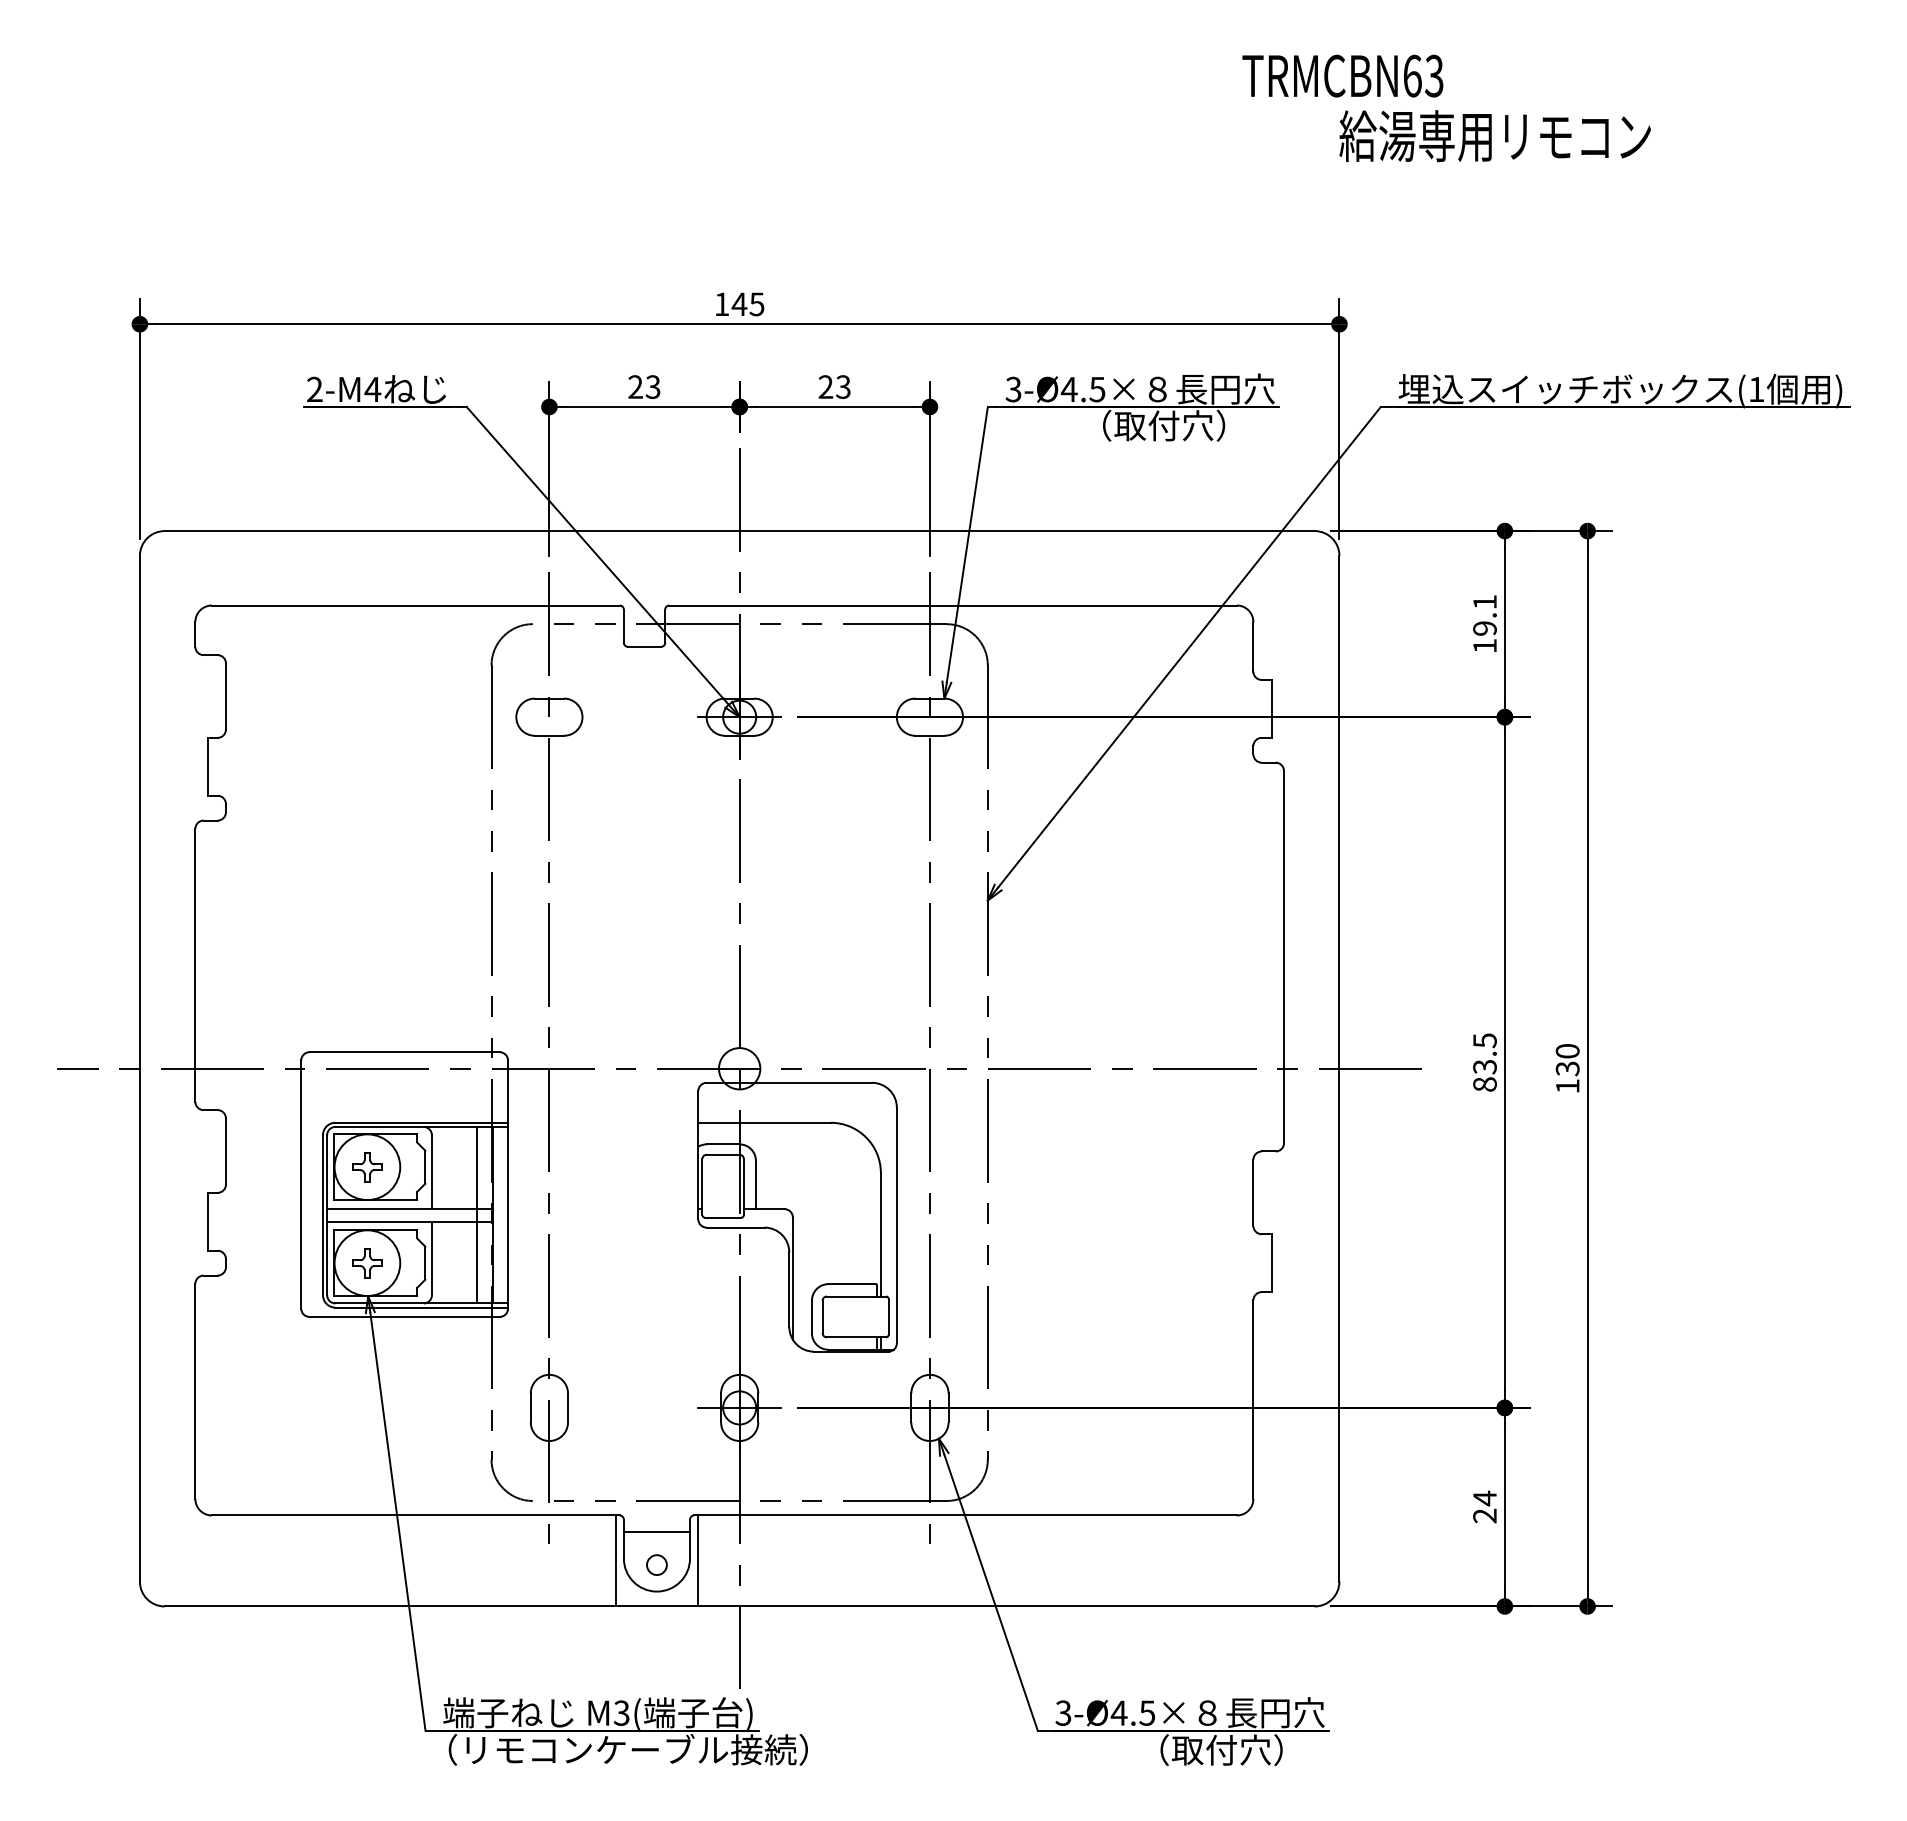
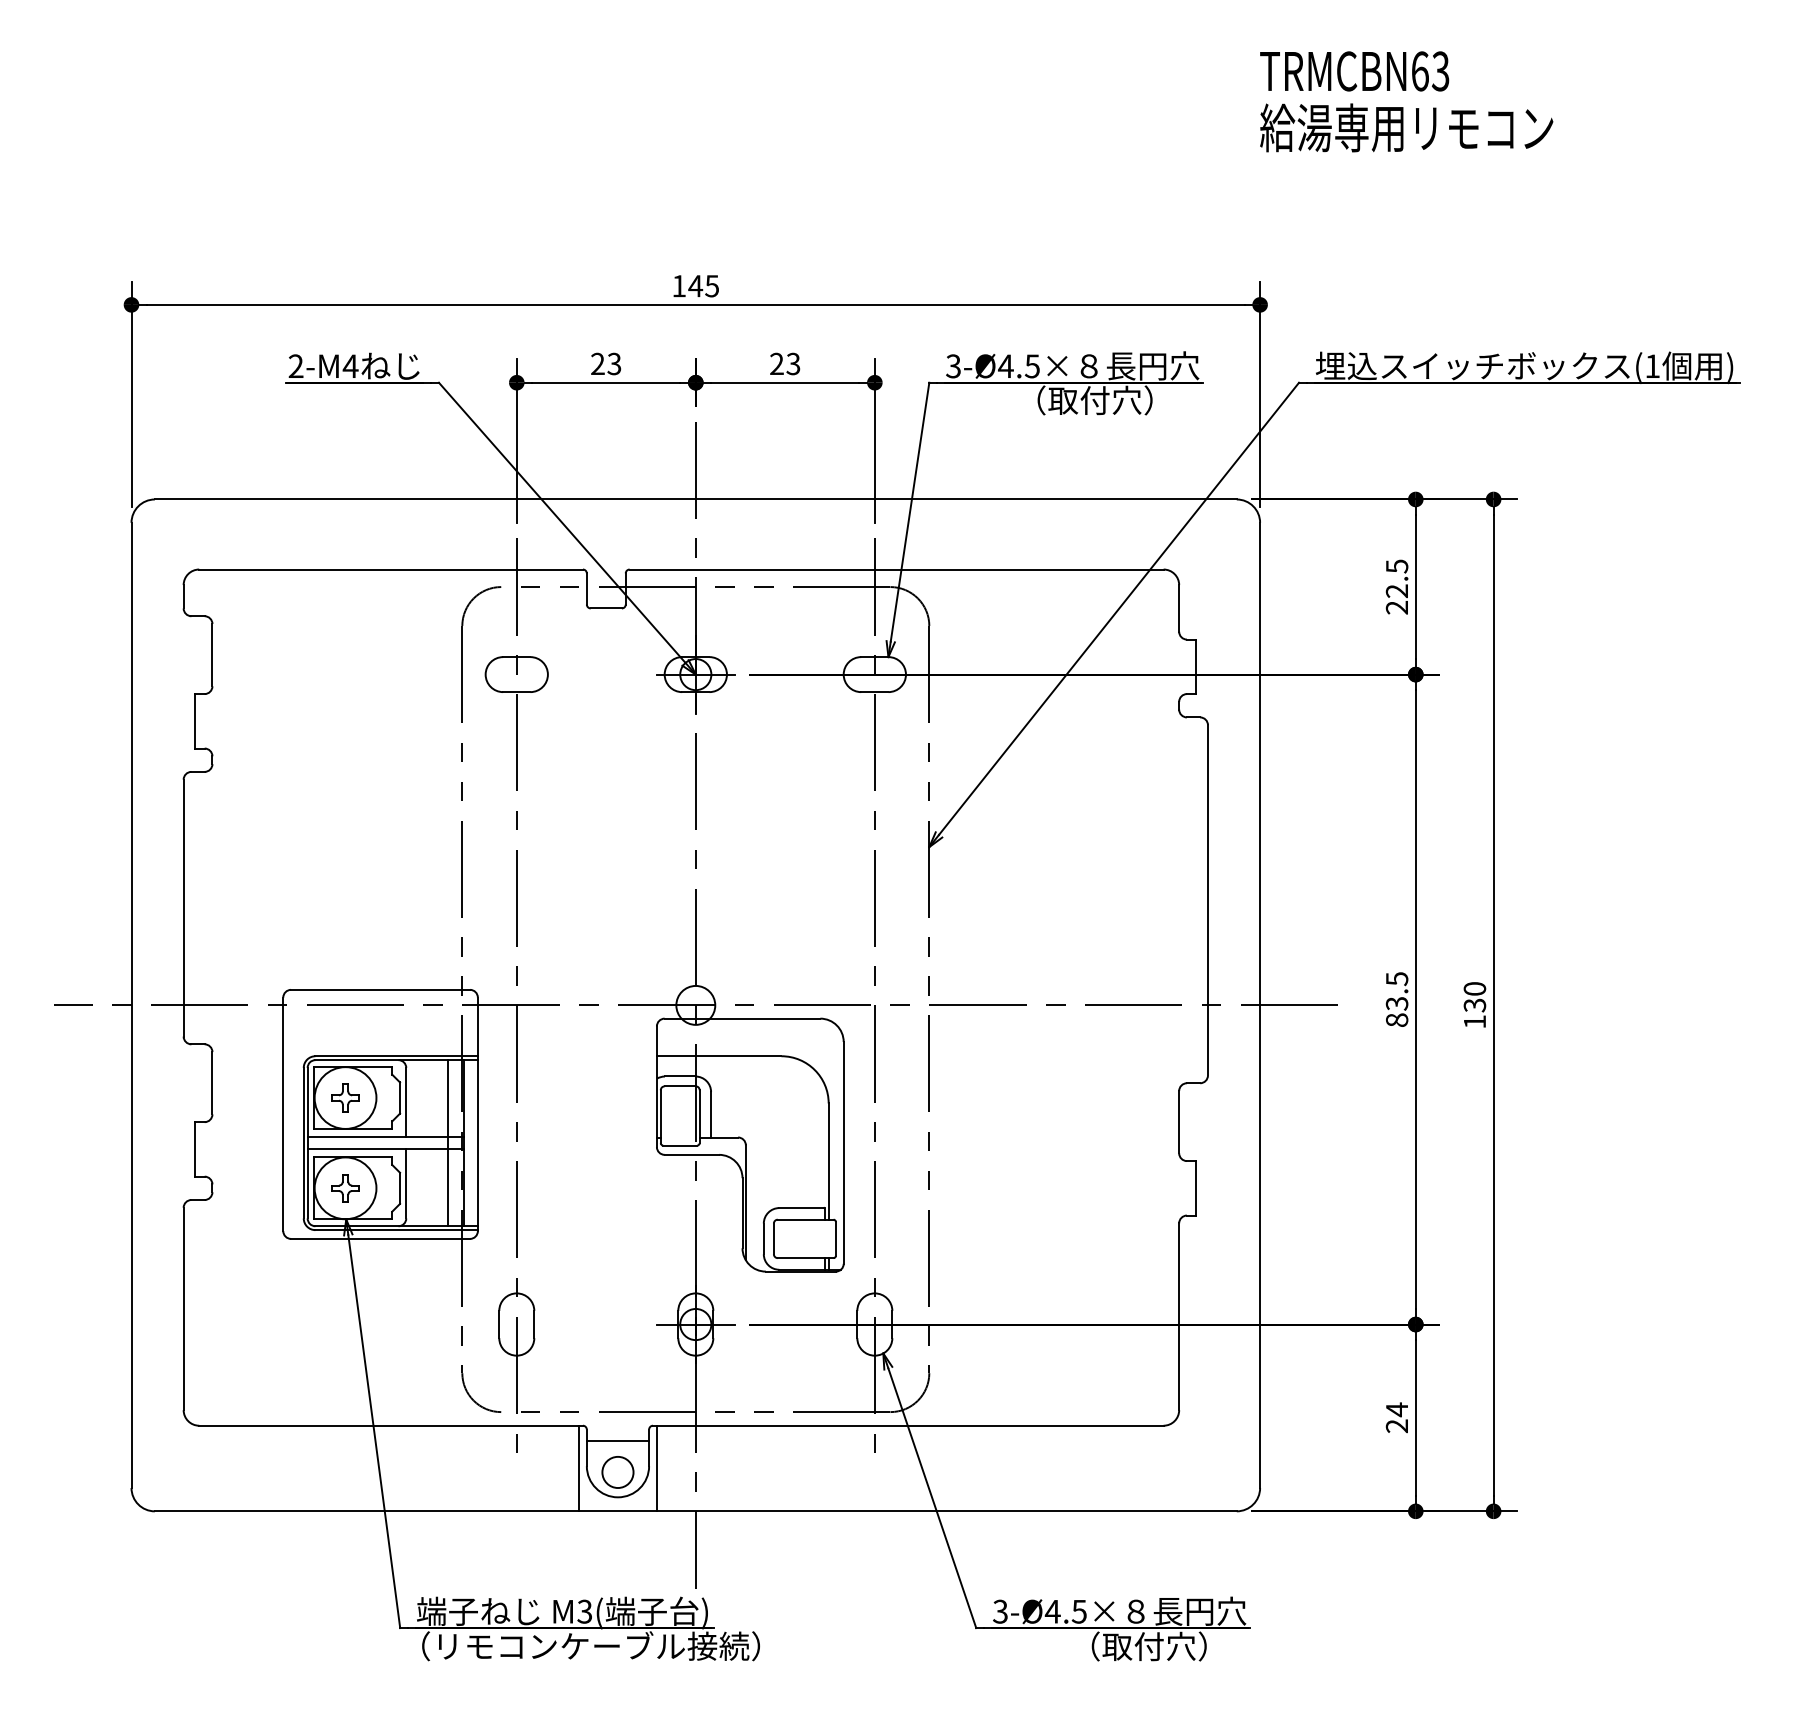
text: (1342, 75) -> (1354, 70), moved
text: (1484, 624) -> (1396, 587), 19.1 -> 22.5
circle: (656, 1564) -> (617, 1471), size x1.67

